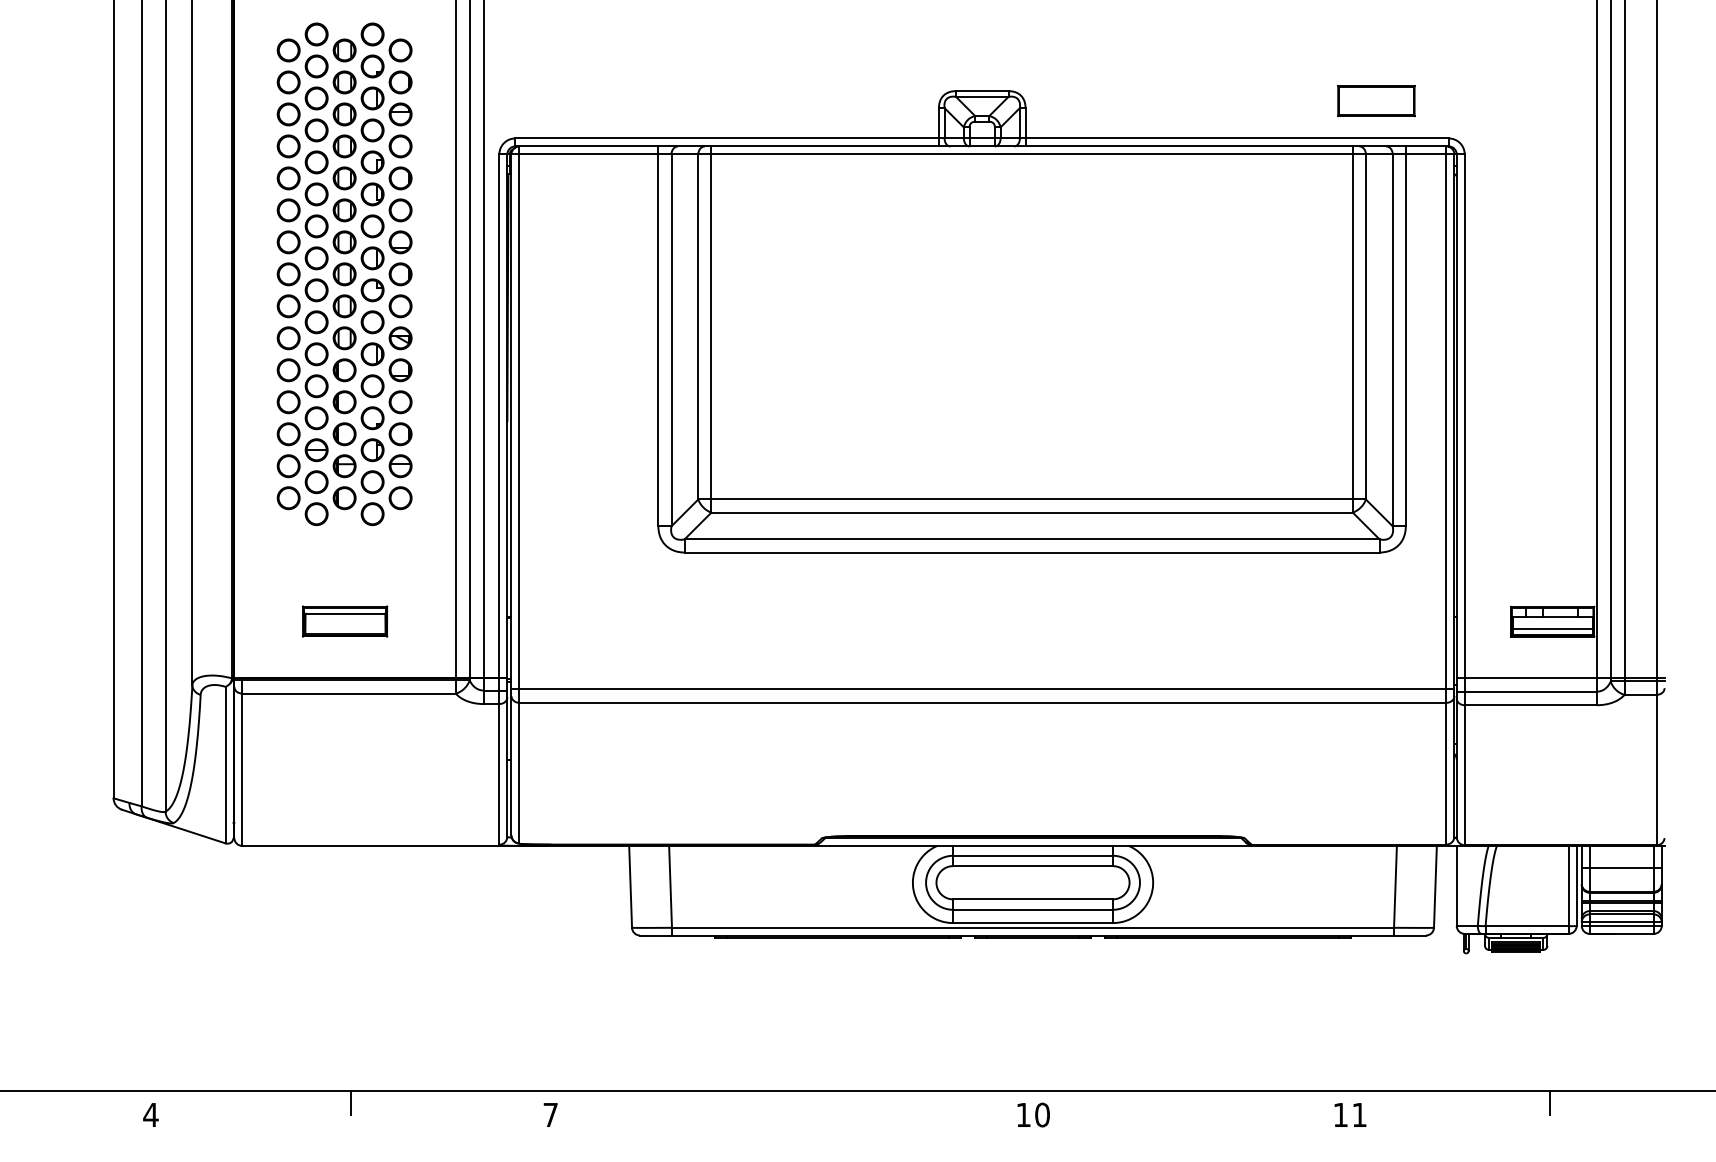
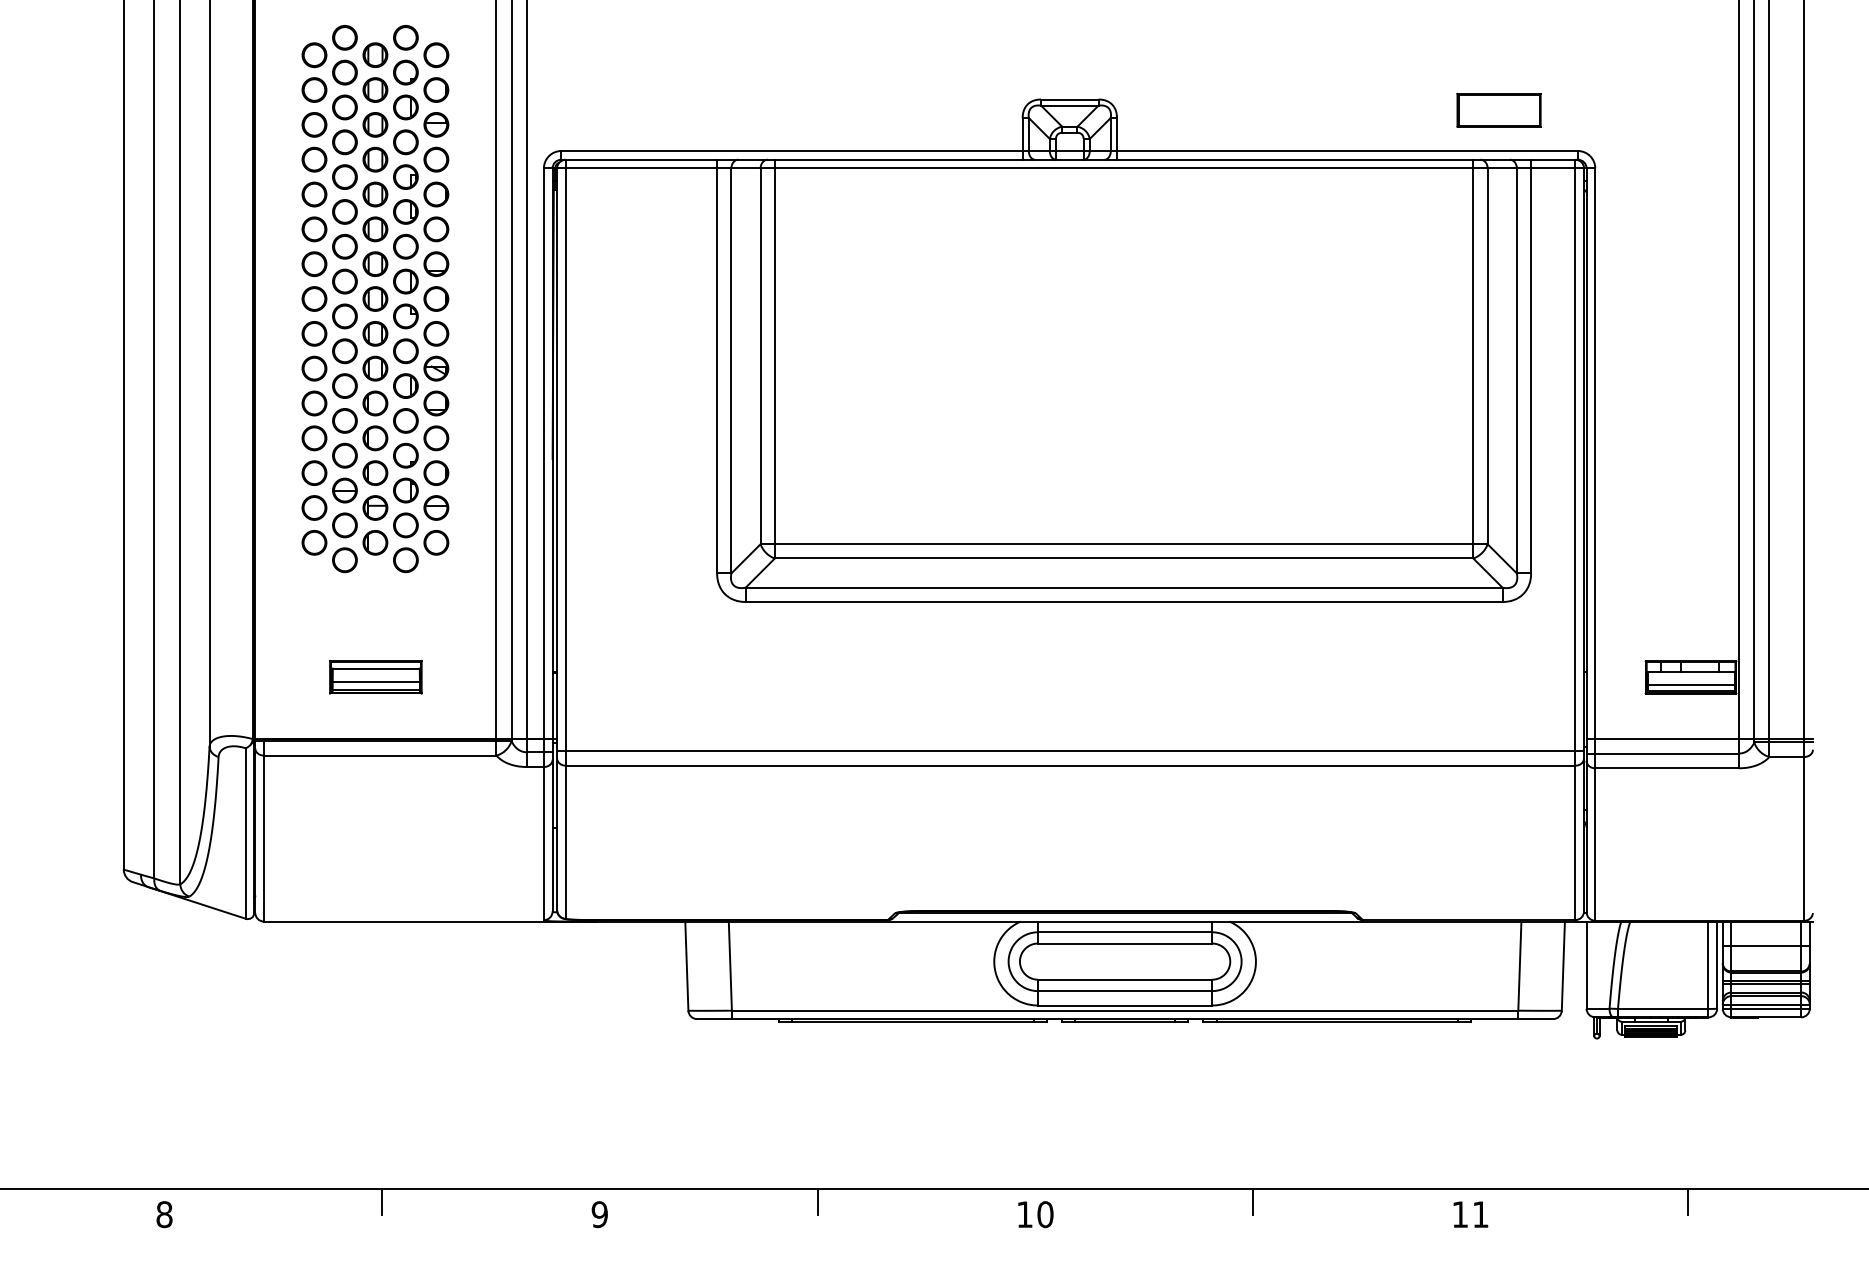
line: (344, 625) -> (375, 681), added
line: (750, 1102) -> (817, 1201), added
line: (1149, 1102) -> (1252, 1201), added
text: (150, 1114) -> (164, 1214), 4 -> 8
text: (550, 1114) -> (599, 1214), 7 -> 9
text: (1033, 1114) -> (1035, 1214), moved

